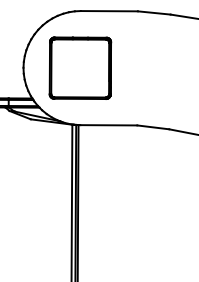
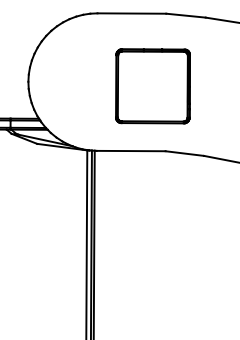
part: (80, 68) -> (152, 86), moved

